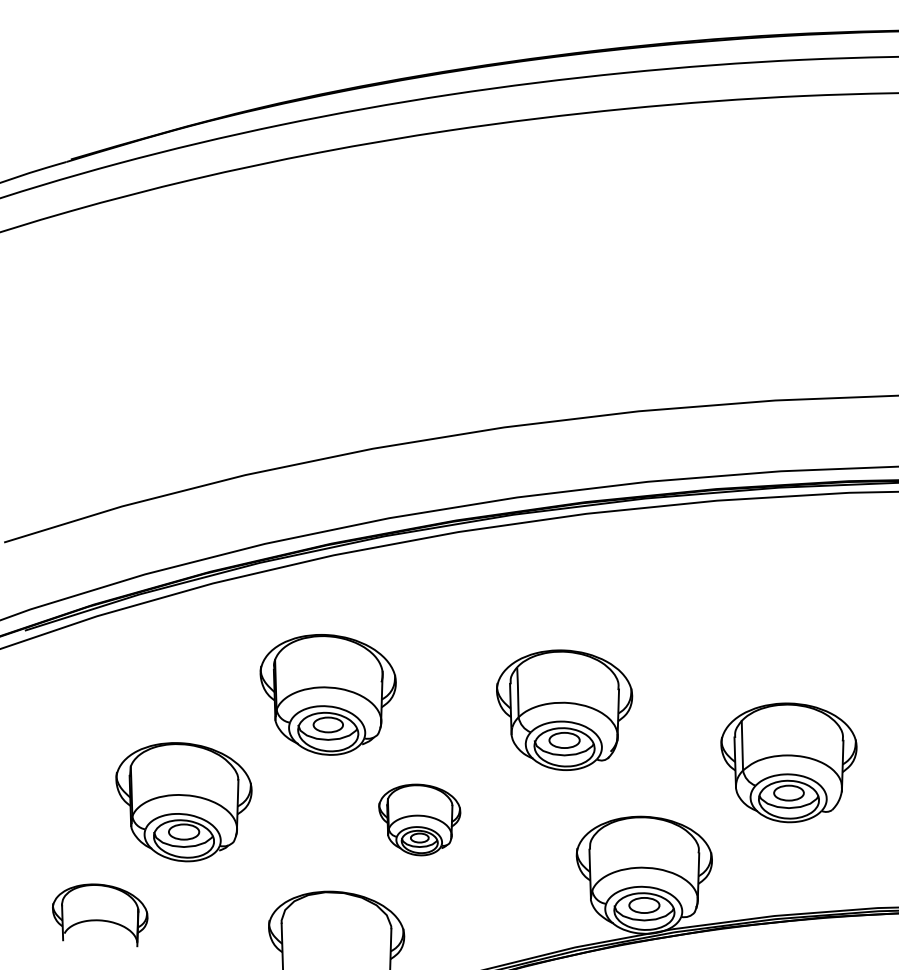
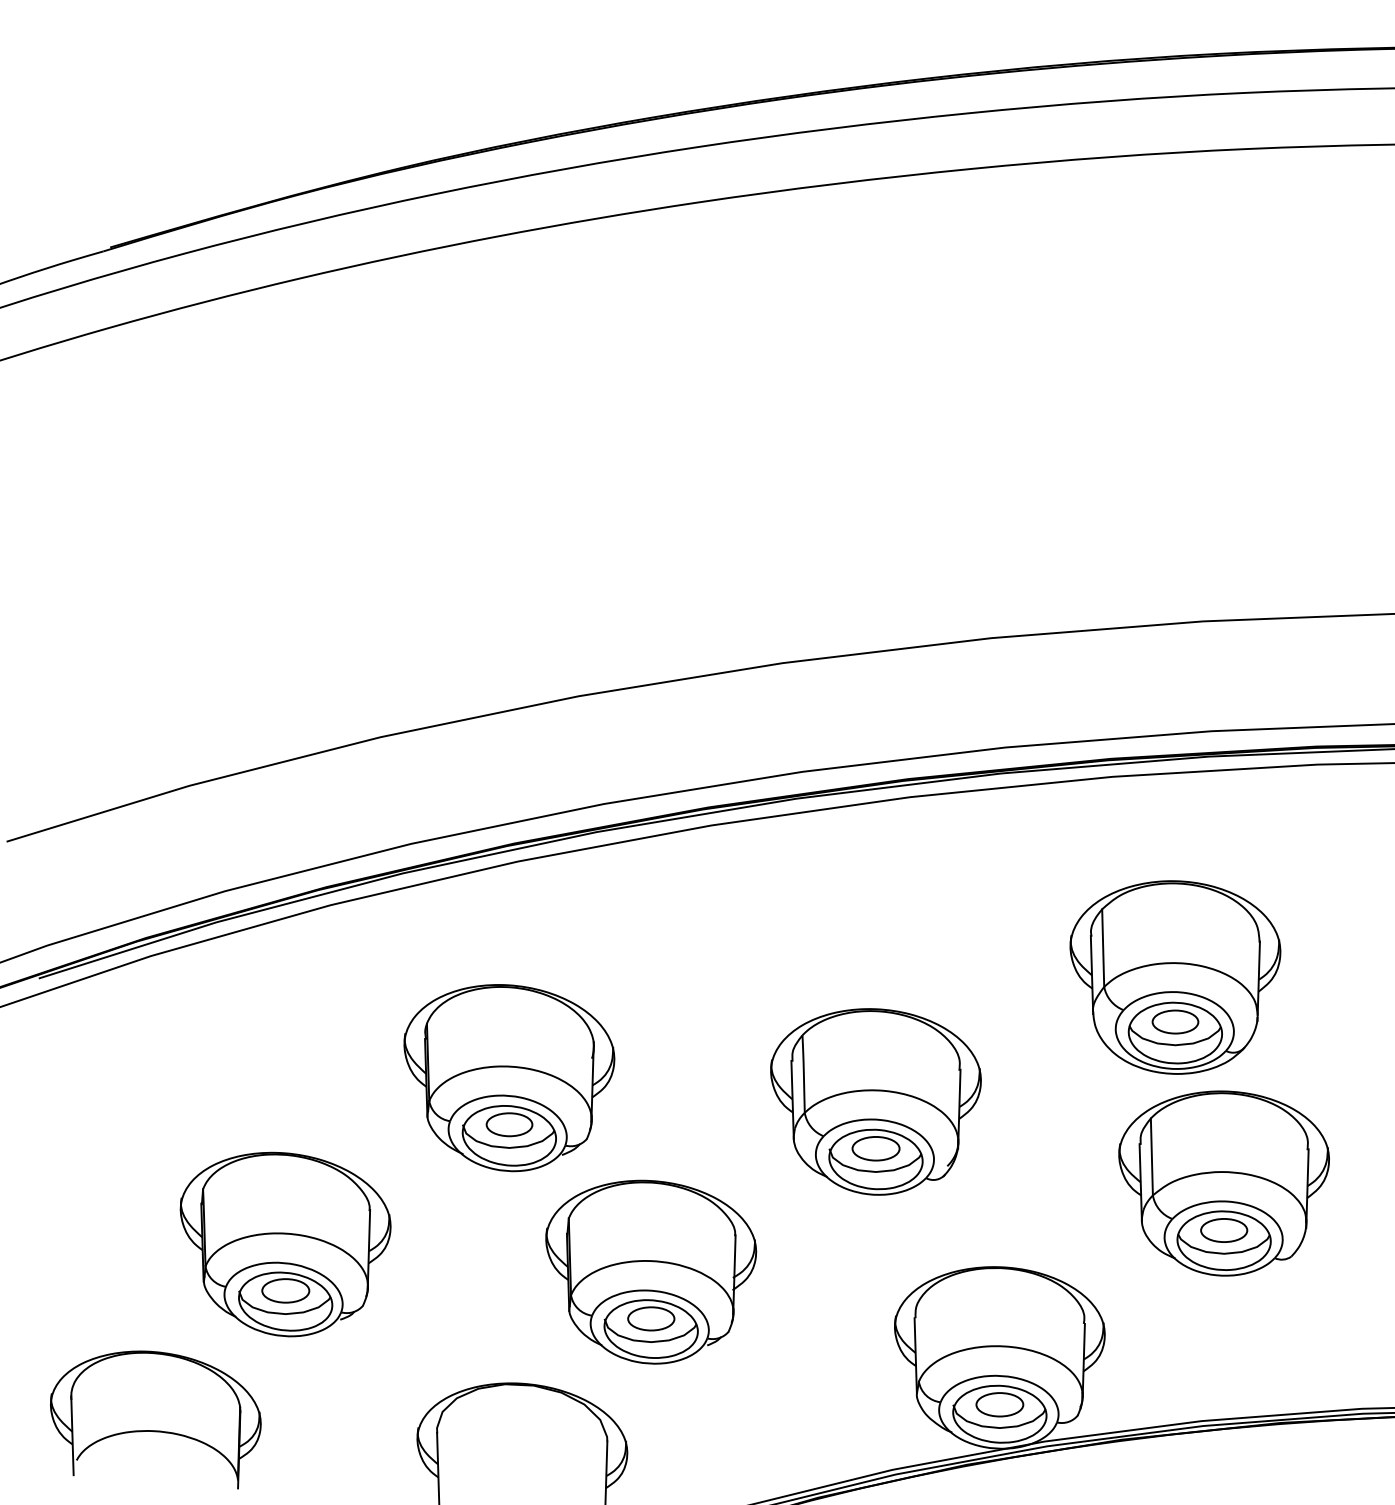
part: (757, 630) -> (1175, 978), added
part: (419, 819) -> (650, 1271), size x1.67
part: (99, 915) -> (154, 1420), size x1.43

